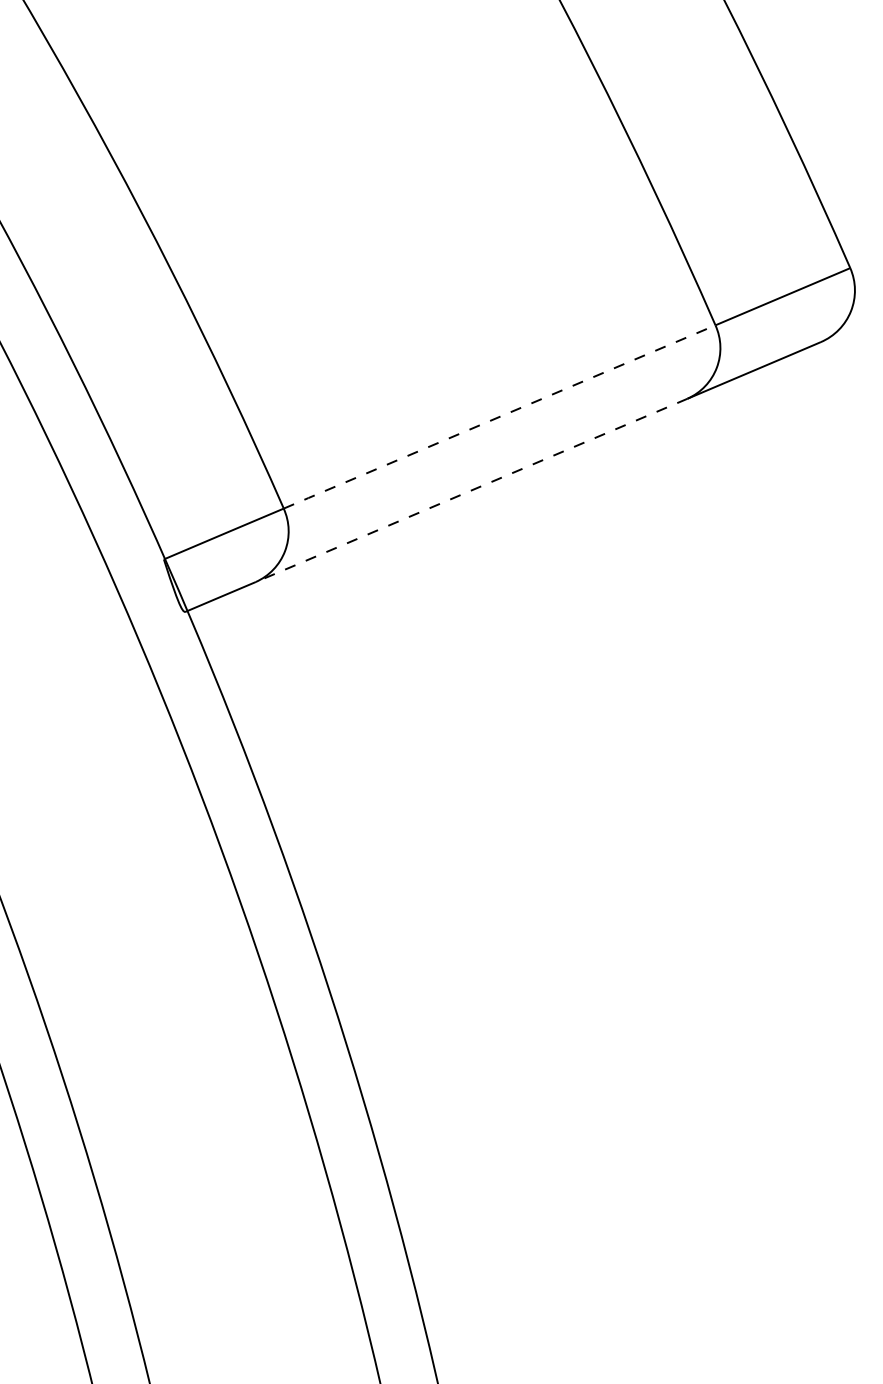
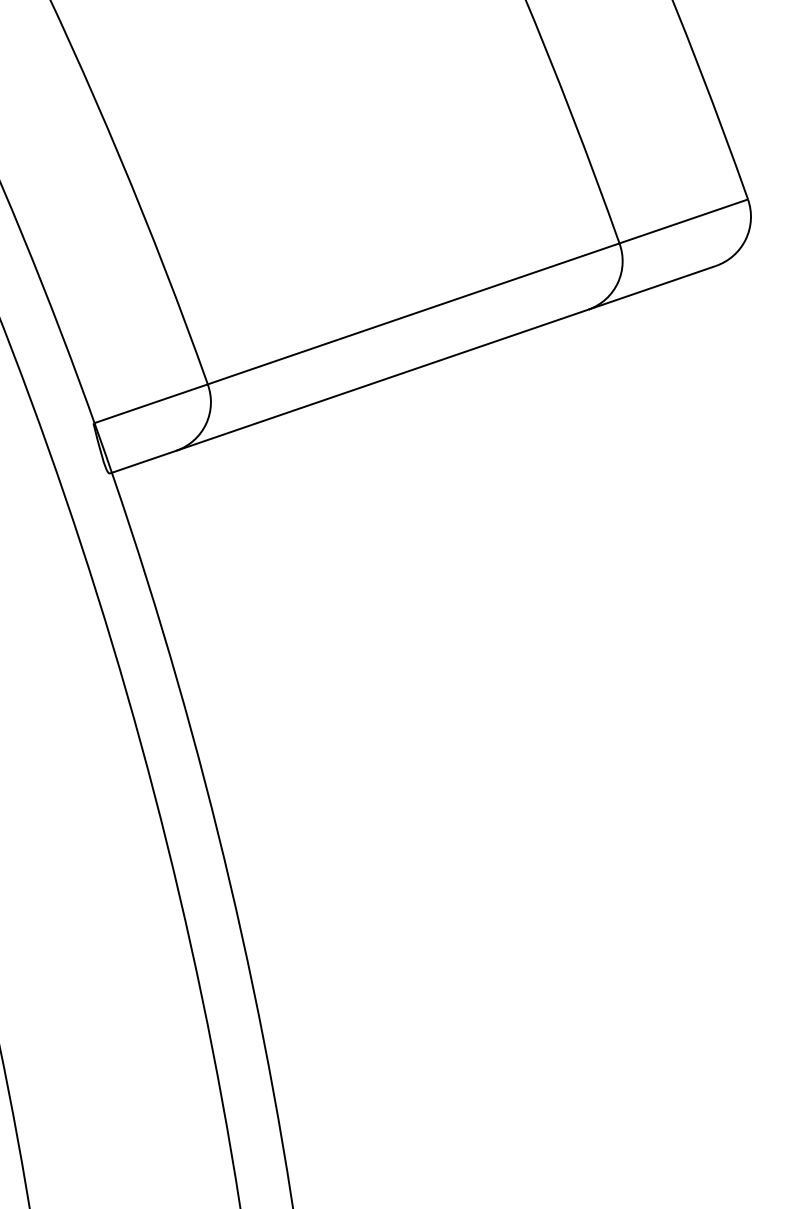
line: (498, 417) -> (412, 314), dashed -> solid
line: (471, 490) -> (382, 380), dashed -> solid

